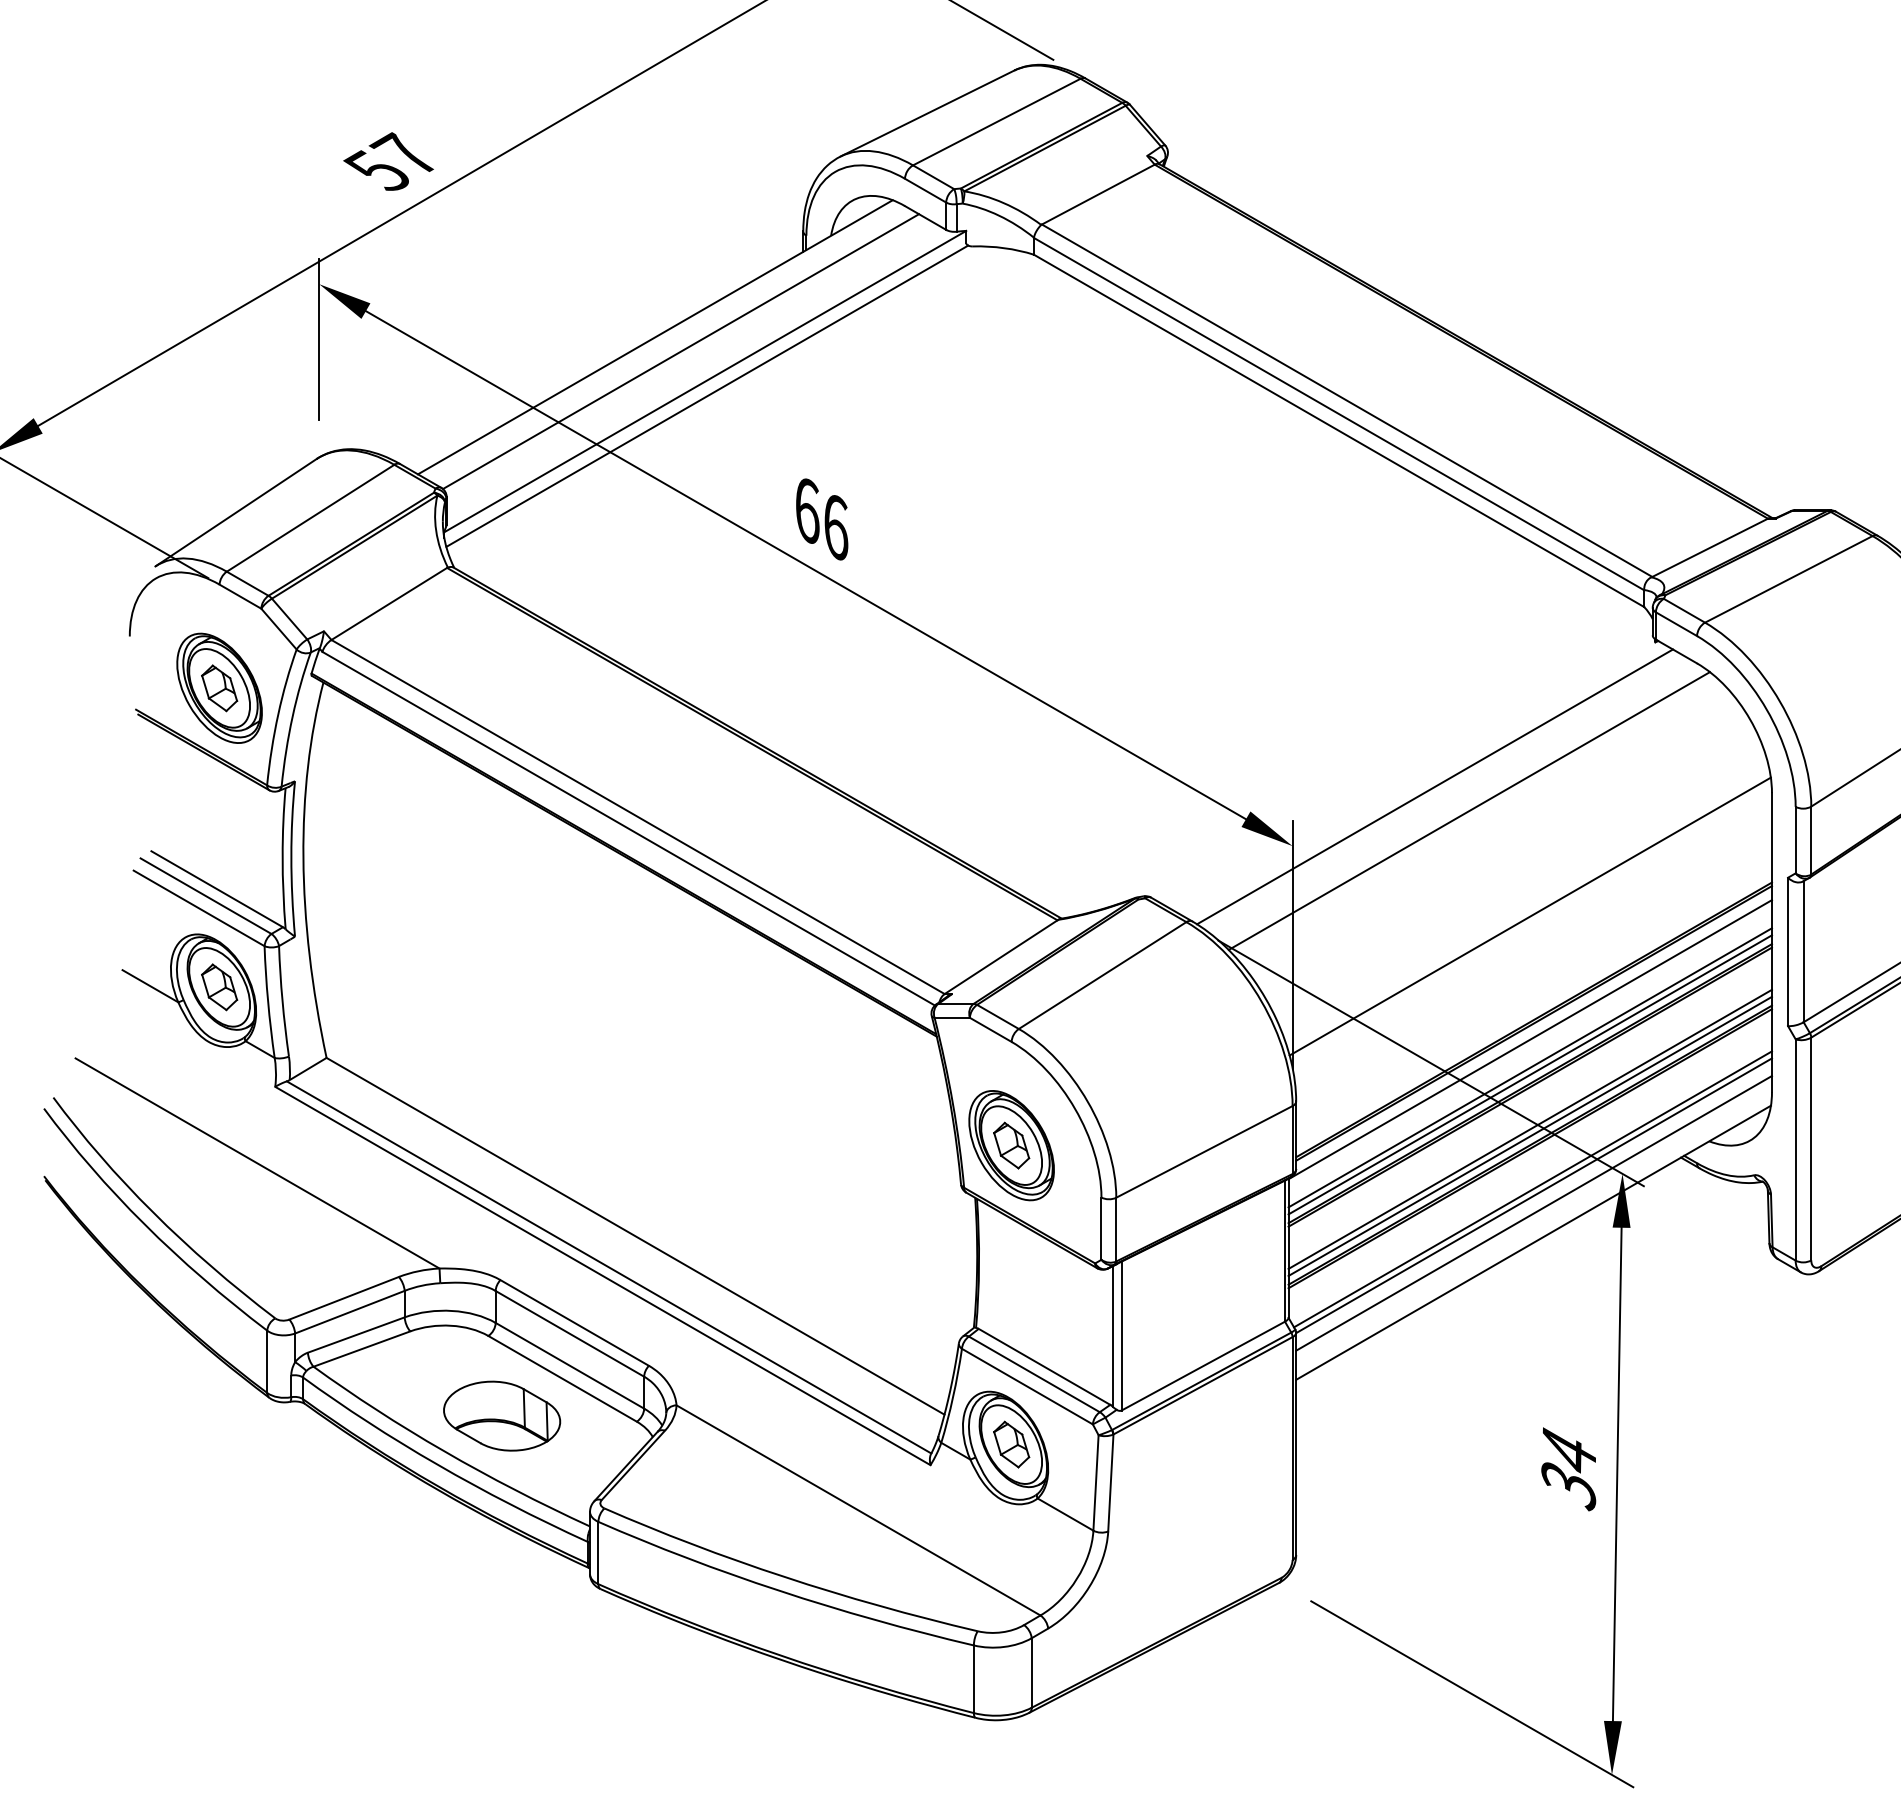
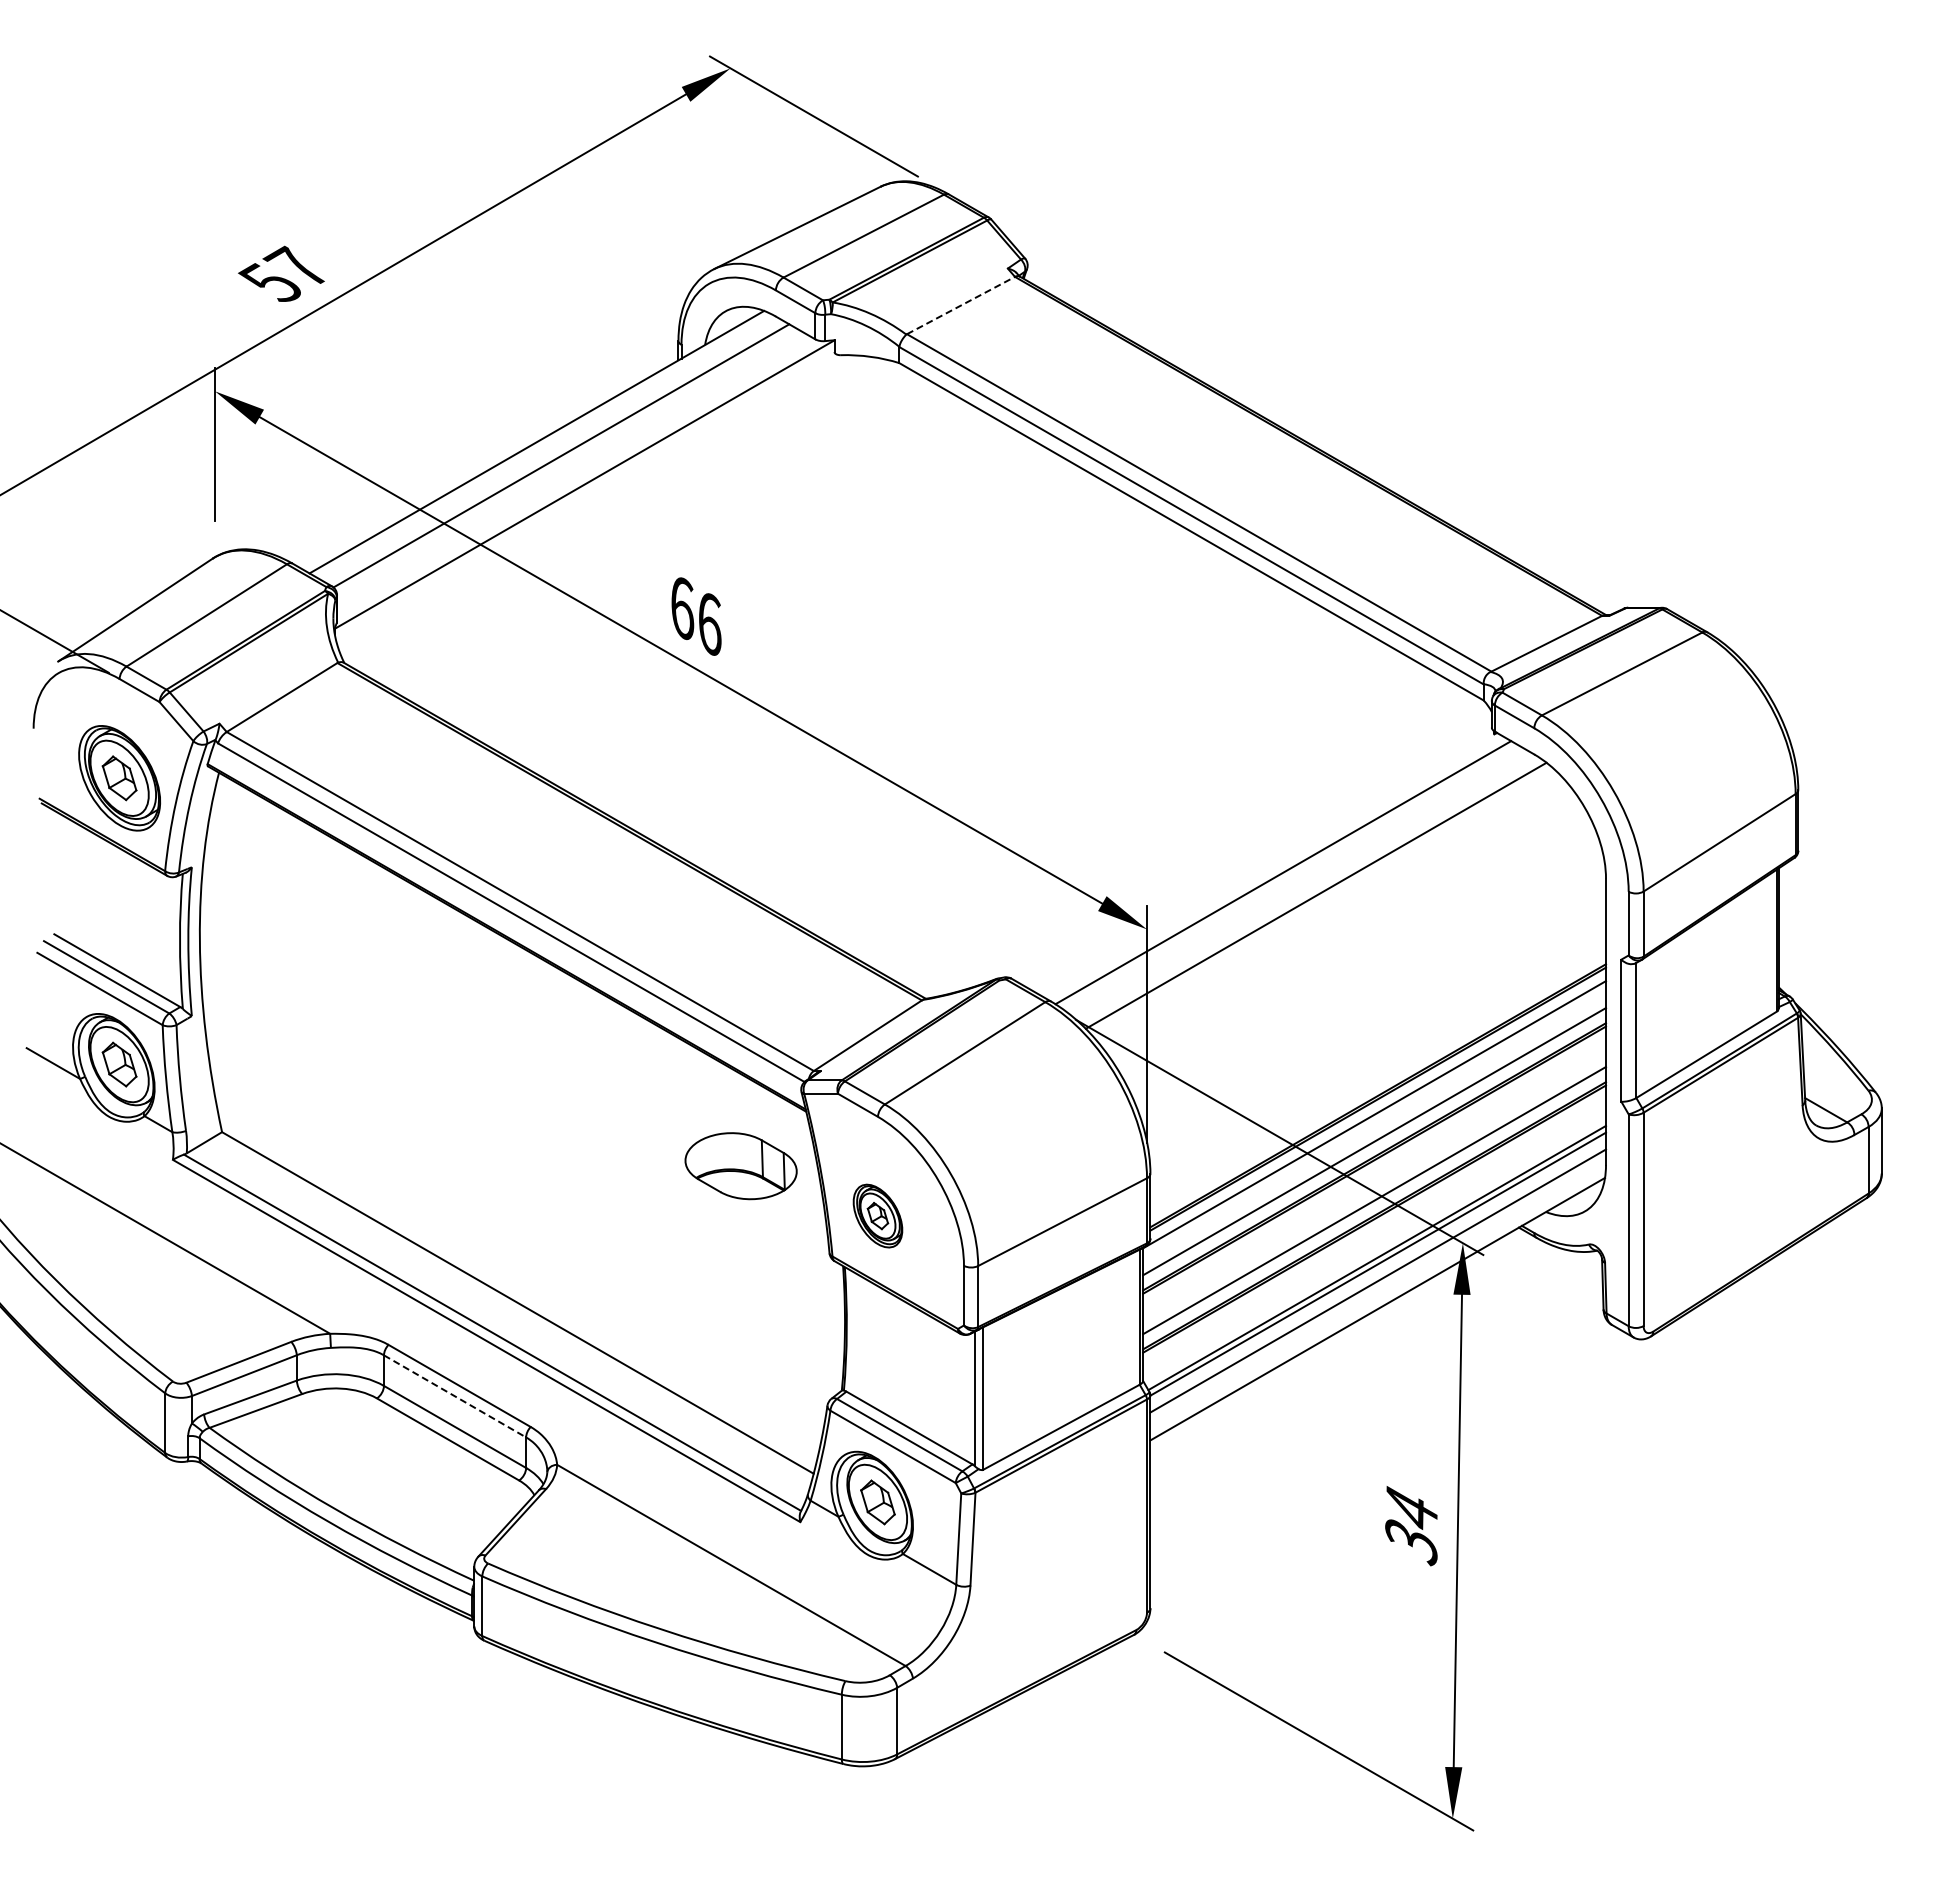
line: (1098, 194) -> (961, 305), solid -> dashed
line: (707, 396) -> (586, 498), removed
line: (1530, 916) -> (1374, 996), removed
line: (1530, 1074) -> (1374, 1148), removed
line: (1530, 1135) -> (1374, 1206), removed
part: (1011, 1144) -> (877, 1215), size x0.6
line: (570, 1333) -> (455, 1396), solid -> dashed
part: (501, 1416) -> (740, 1166), moved

